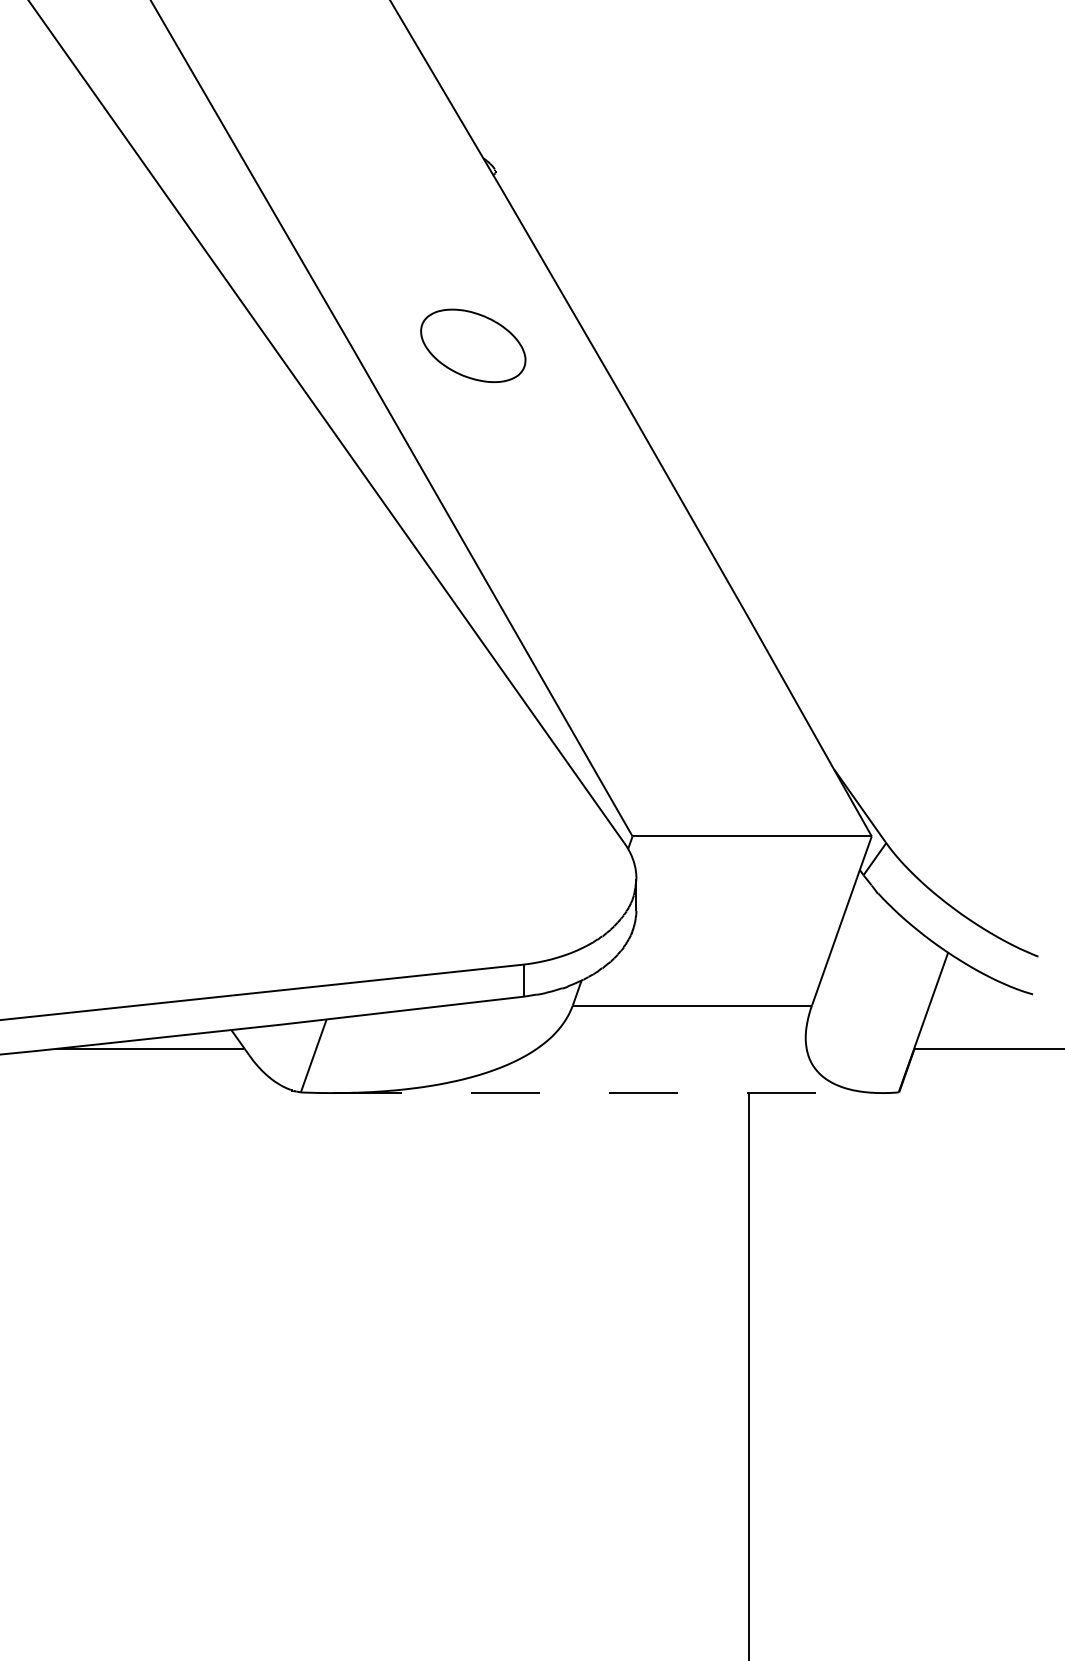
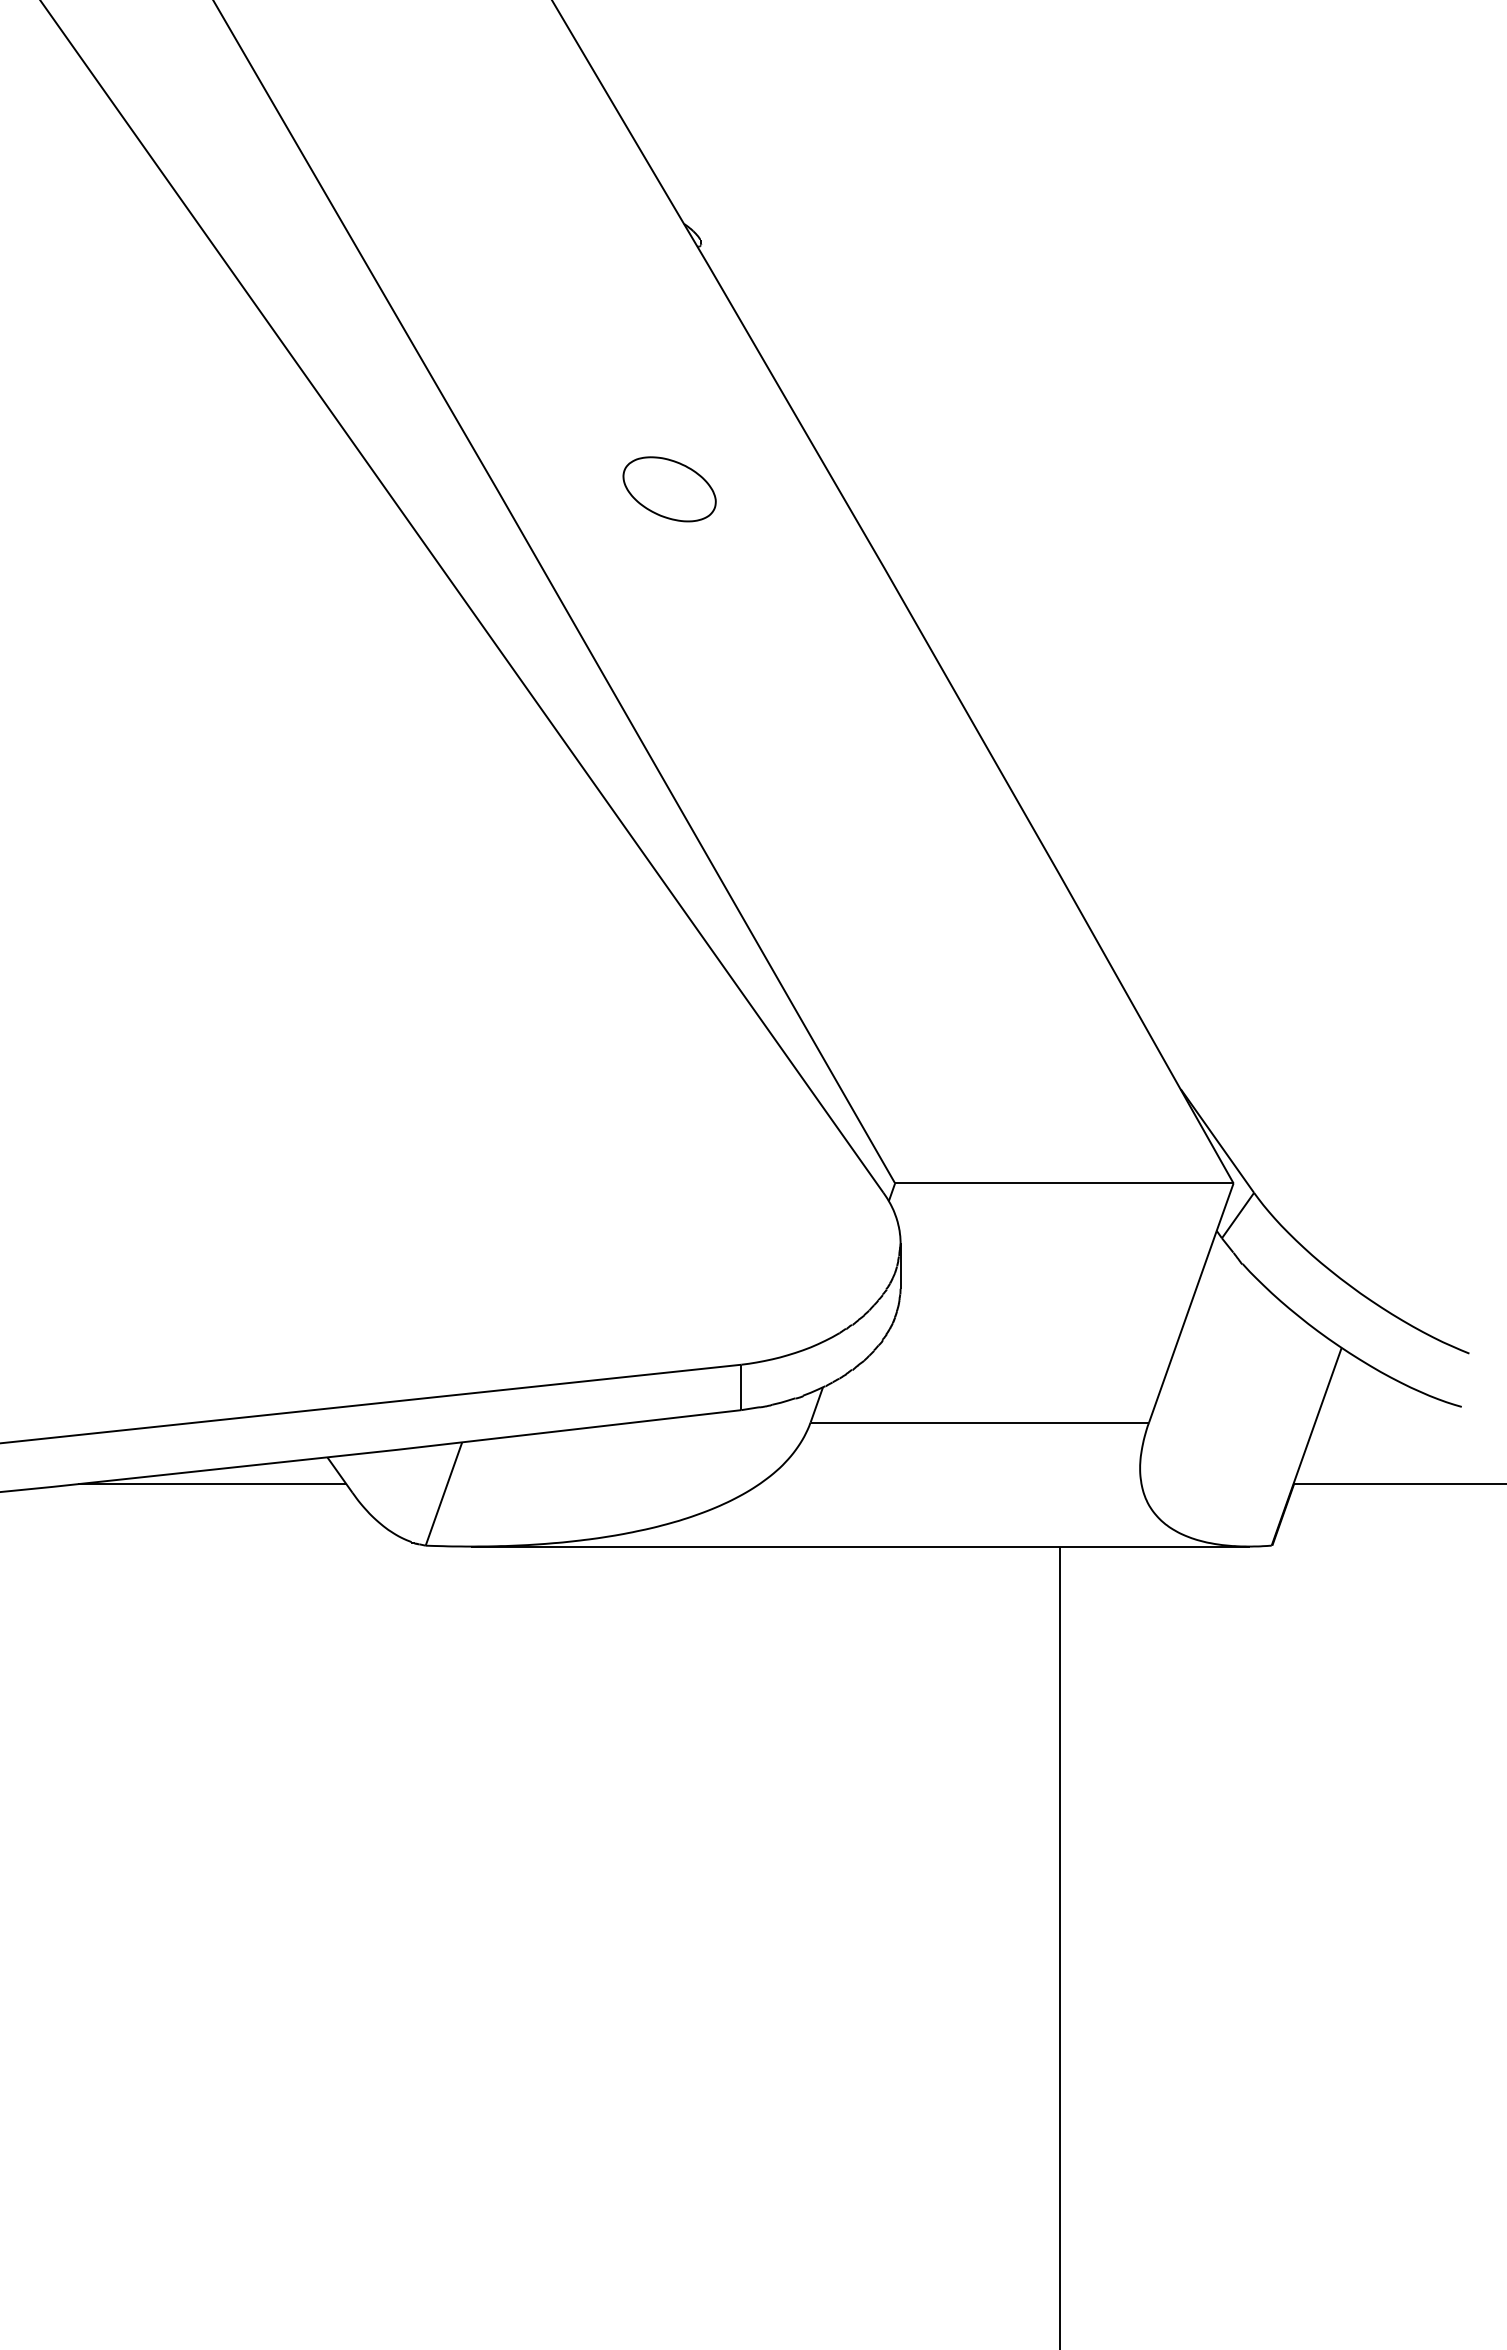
part: (473, 346) -> (669, 489), size x0.62
line: (608, 1093) -> (860, 1546), dashed -> solid

